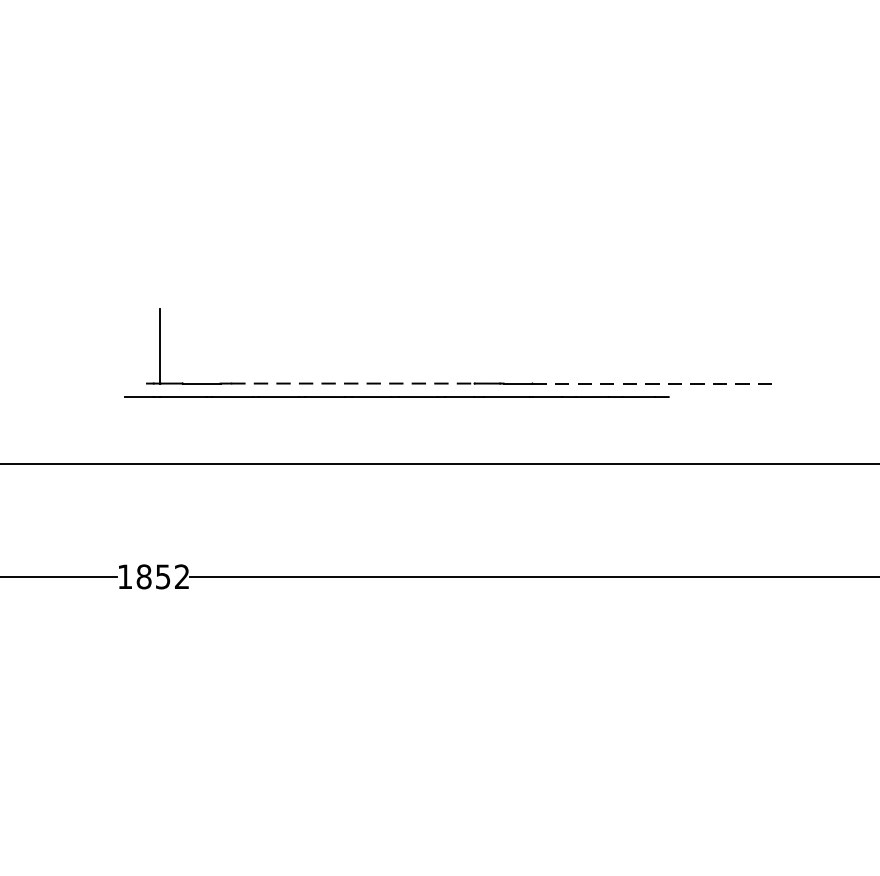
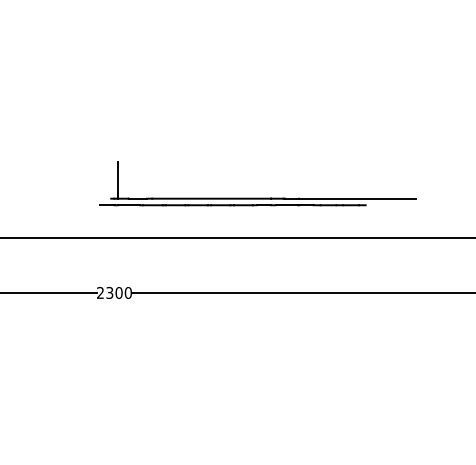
line: (354, 383) -> (212, 198), dashed -> solid
line: (654, 383) -> (358, 198), dashed -> solid
text: (153, 575) -> (114, 292), 1852 -> 2300

